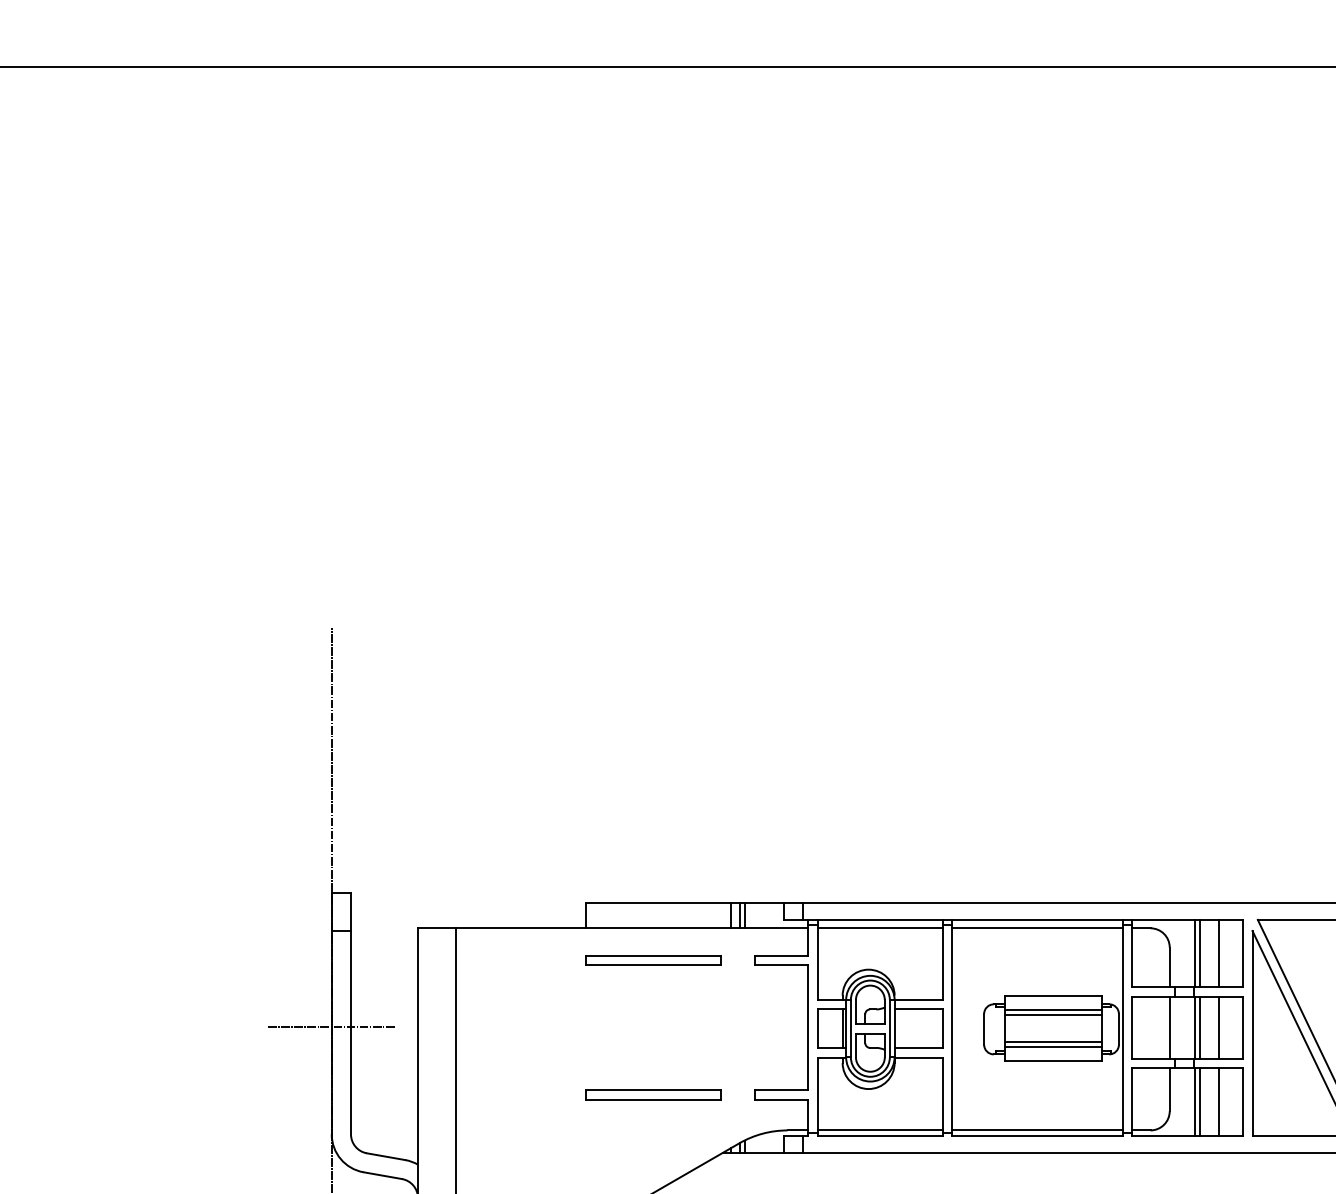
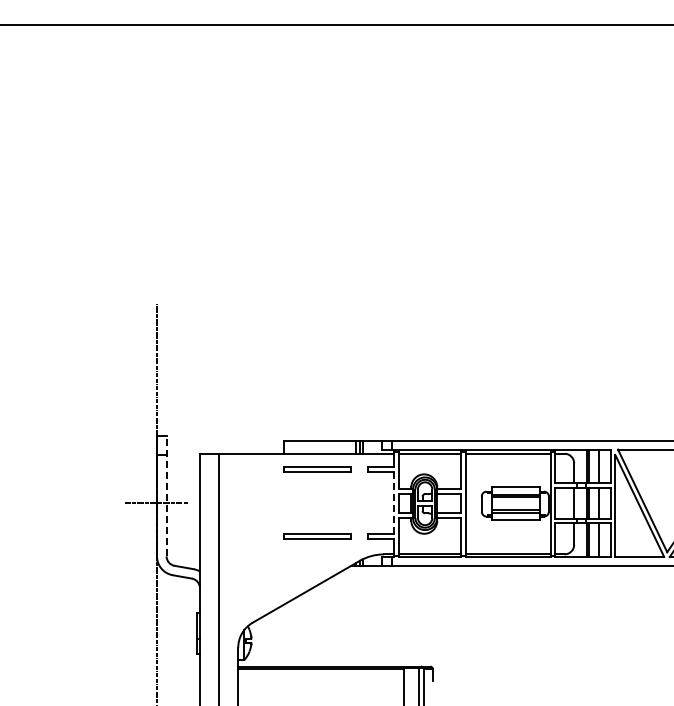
line: (350, 1012) -> (166, 495), solid -> dashed
line: (808, 1026) -> (394, 502), solid -> dashed

